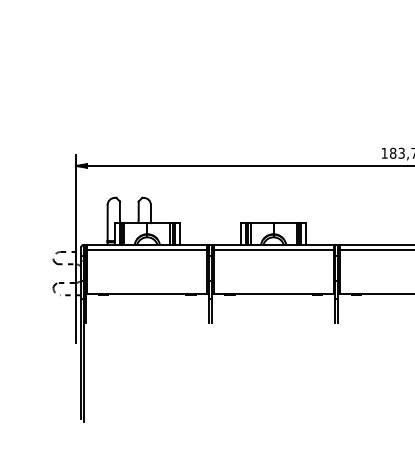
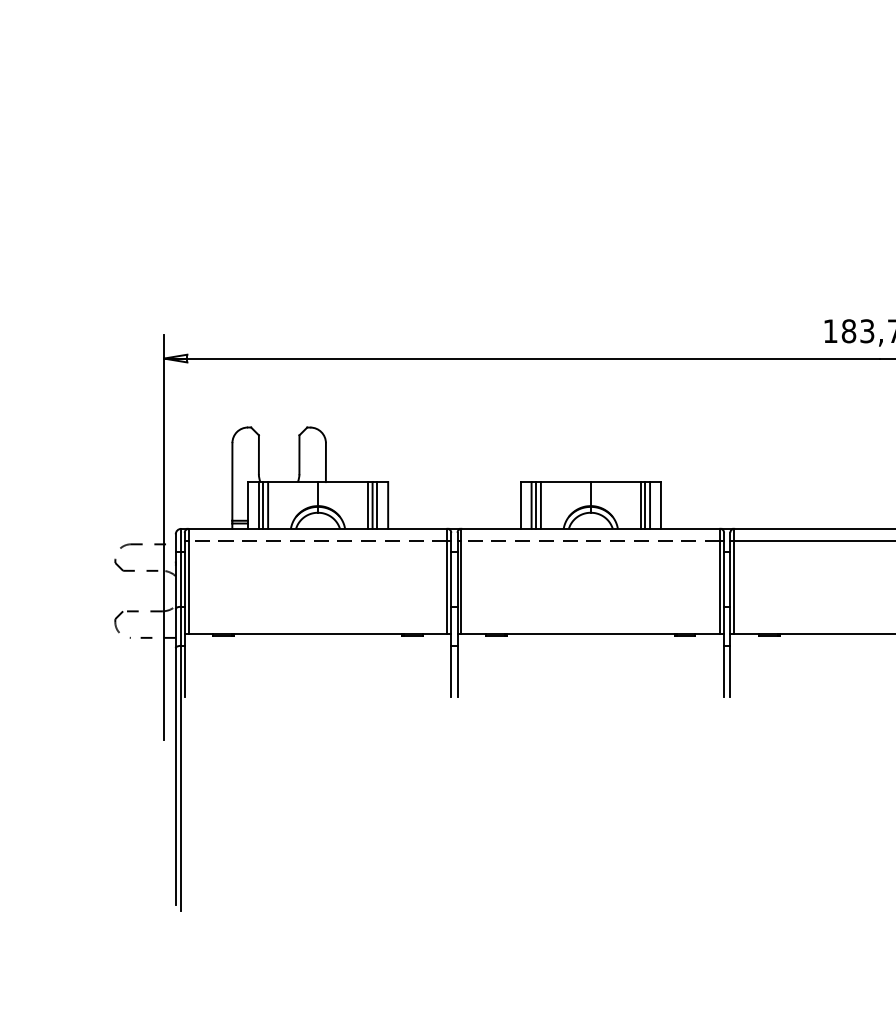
line: (147, 250) -> (318, 541), solid -> dashed
line: (273, 250) -> (590, 541), solid -> dashed

